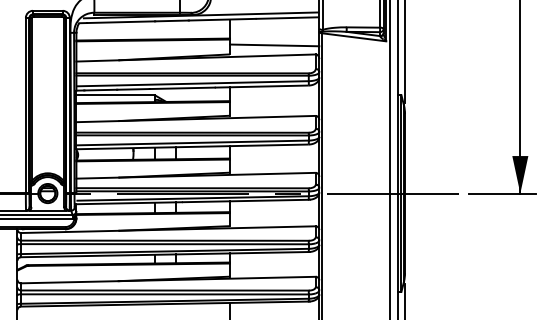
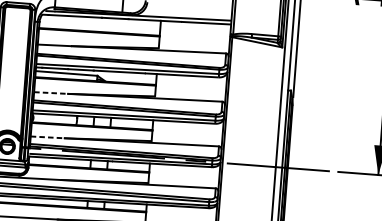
line: (274, 45) -> (194, 43), removed
line: (97, 121) -> (50, 92), solid -> dashed
line: (97, 178) -> (47, 137), solid -> dashed

